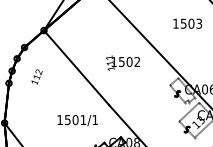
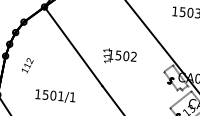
text: (122, 62) -> (119, 56), moved
text: (36, 76) -> (27, 65), moved
text: (77, 120) -> (55, 96), moved

